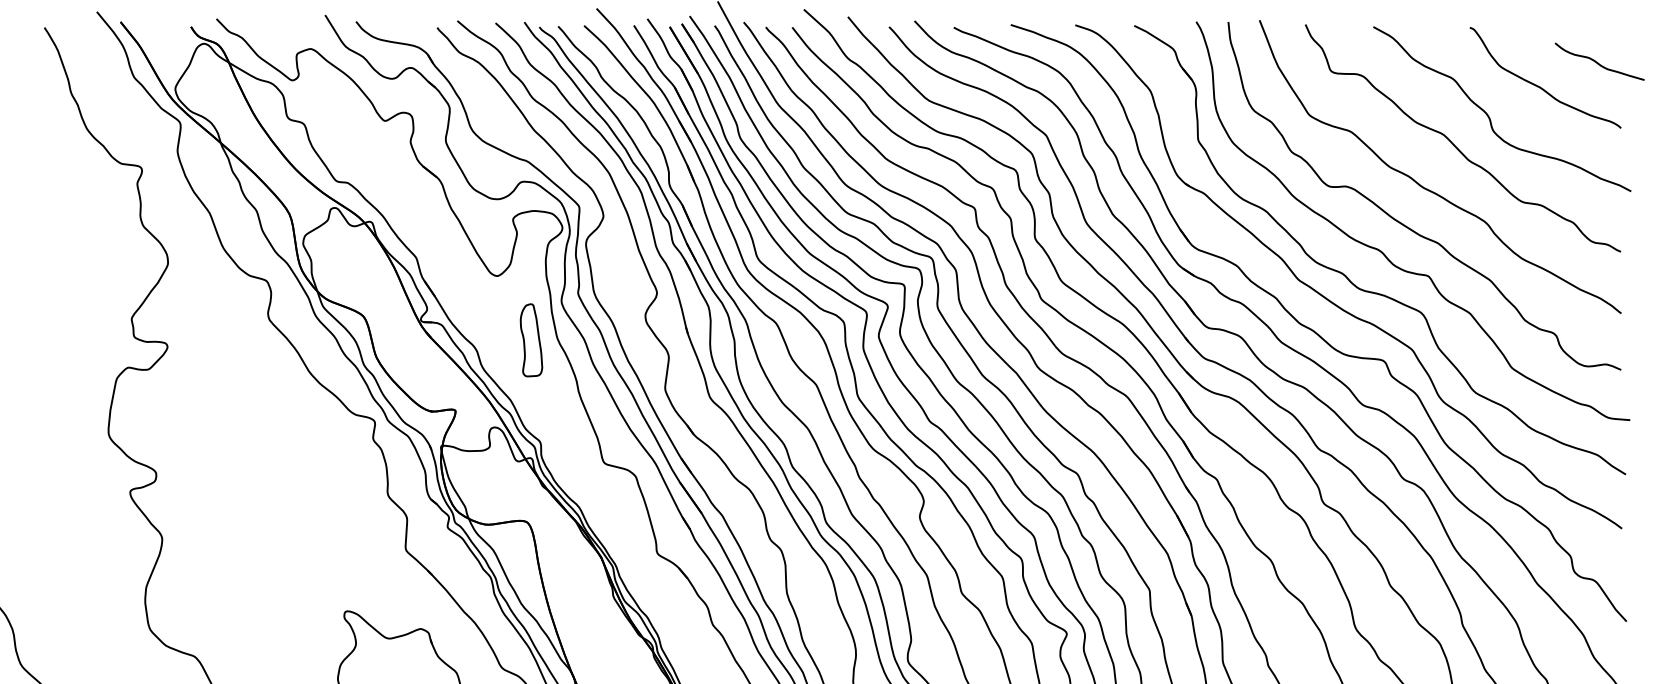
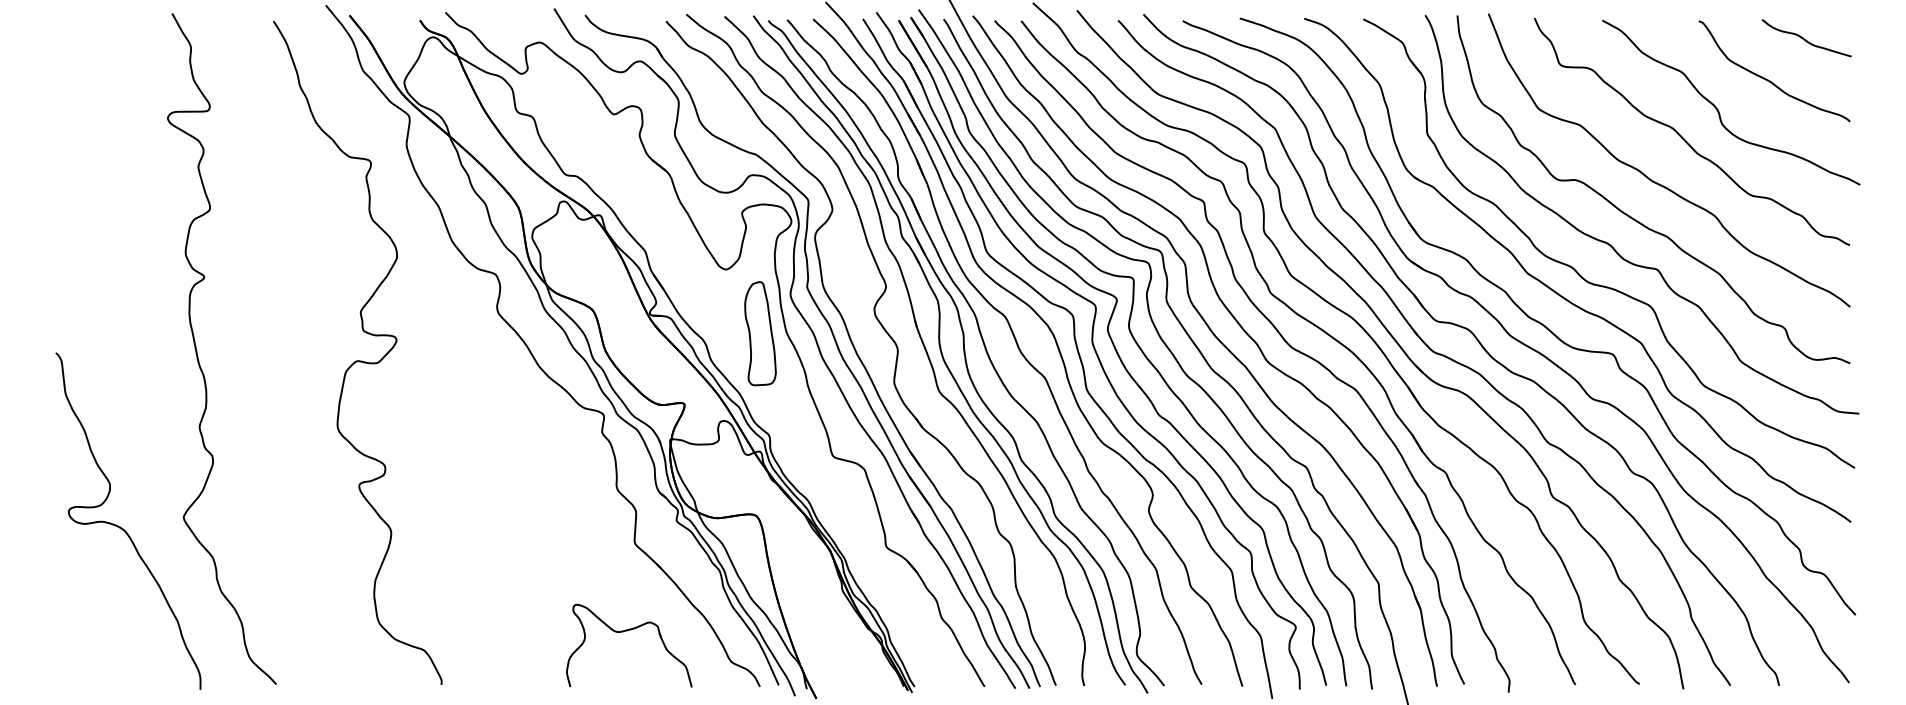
curve: (1599, 63) -> (1806, 39), moved
part: (531, 340) -> (760, 333), size x1.43

